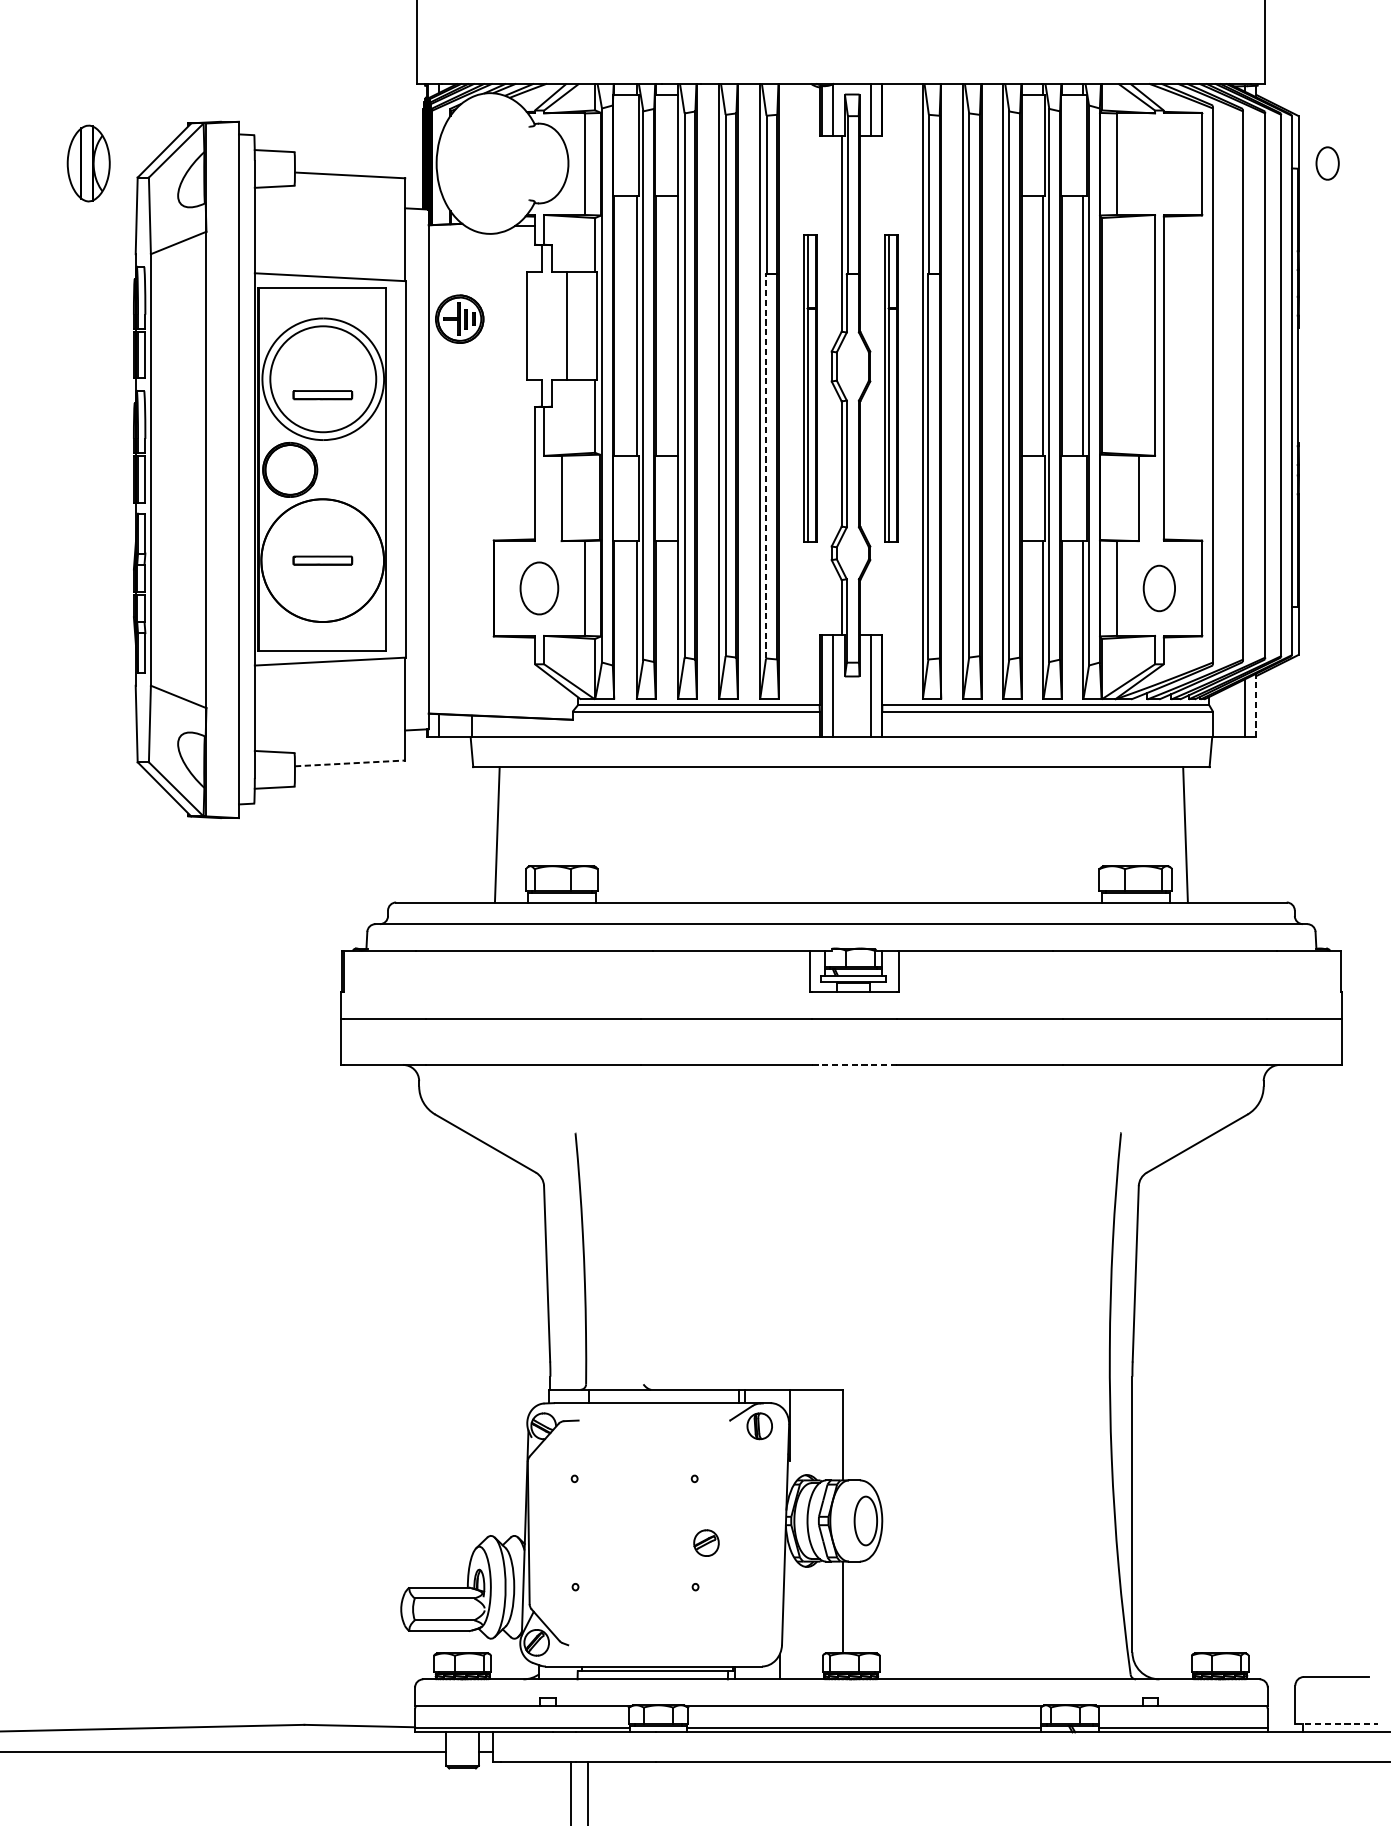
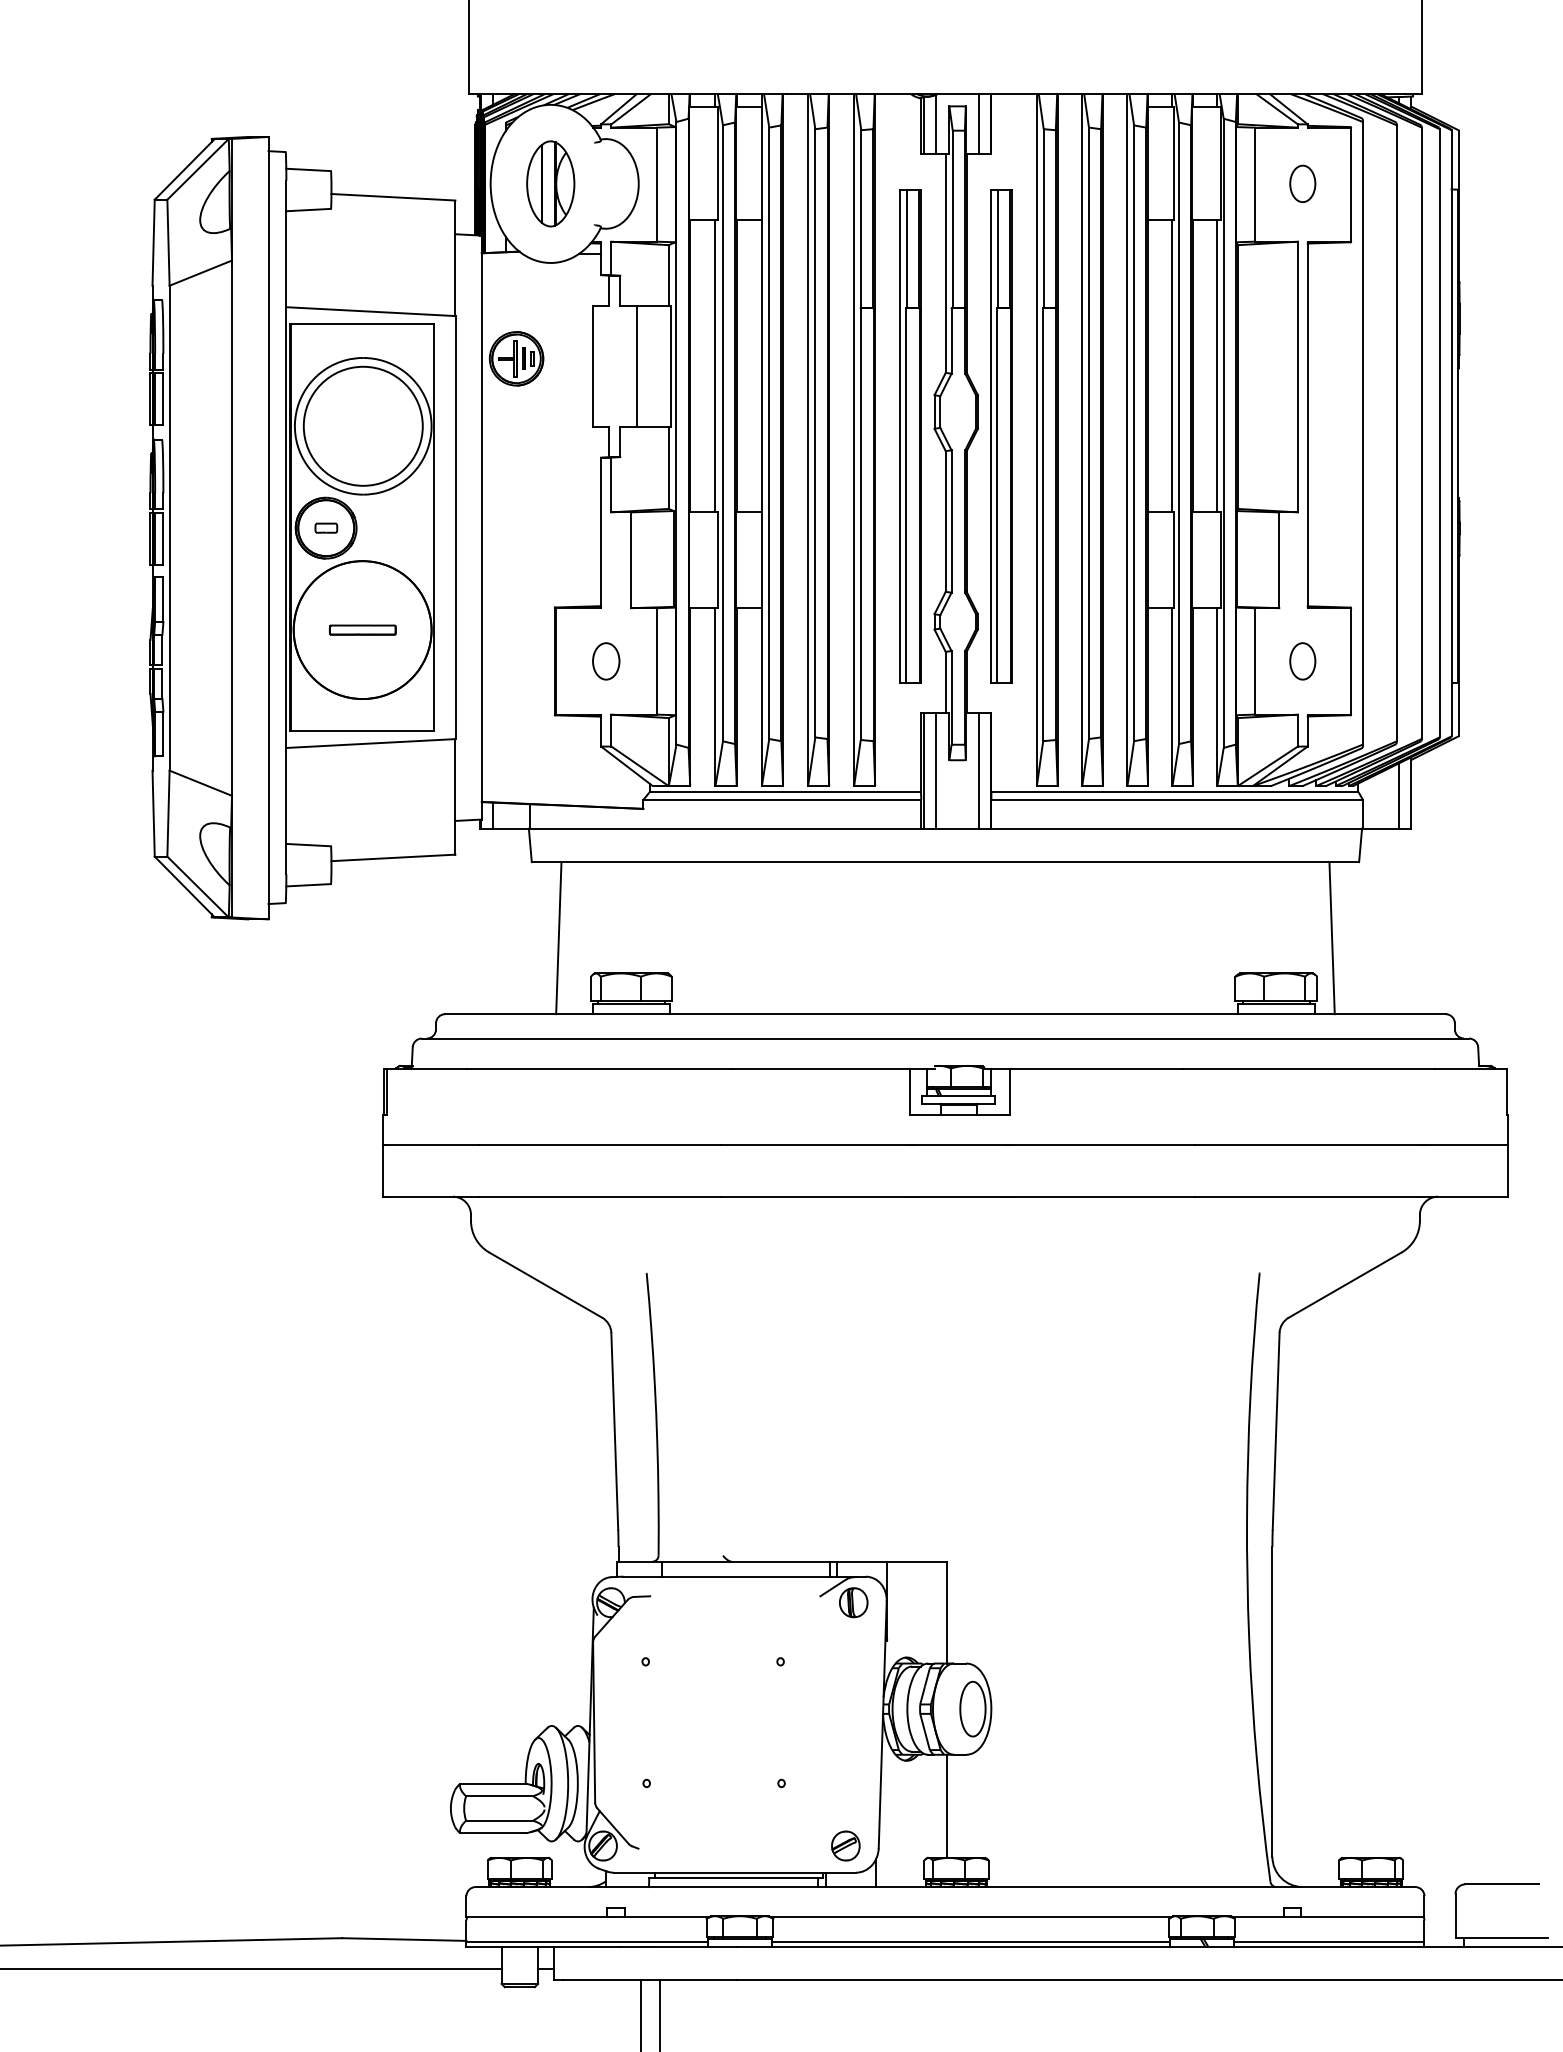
part: (88, 163) -> (550, 183), moved
part: (1327, 163) -> (1302, 183), moved
part: (810, 388) -> (910, 436), size x1.43
part: (891, 388) -> (1001, 436), size x1.43
part: (322, 394) -> (362, 443), removed
line: (765, 466) -> (860, 524), dashed -> solid
part: (290, 469) -> (326, 527), added
part: (539, 588) -> (606, 661), size x0.62
part: (1159, 588) -> (1302, 661), size x0.71
line: (1256, 706) -> (1411, 793), dashed -> solid
line: (350, 763) -> (393, 857), dashed -> solid
line: (854, 1064) -> (960, 1196), dashed -> solid
part: (706, 1542) -> (845, 1845), moved
line: (1337, 1724) -> (1502, 1937), dashed -> solid

